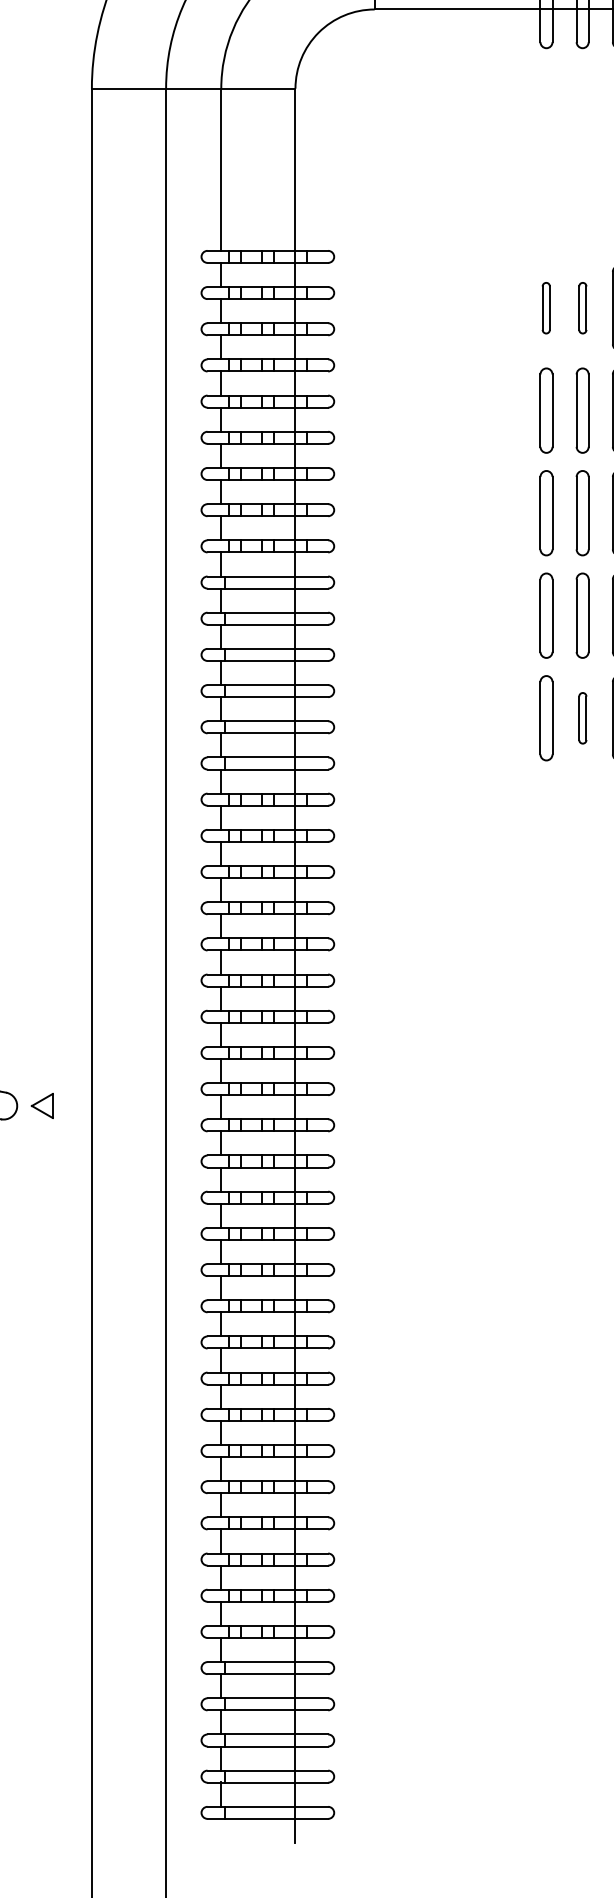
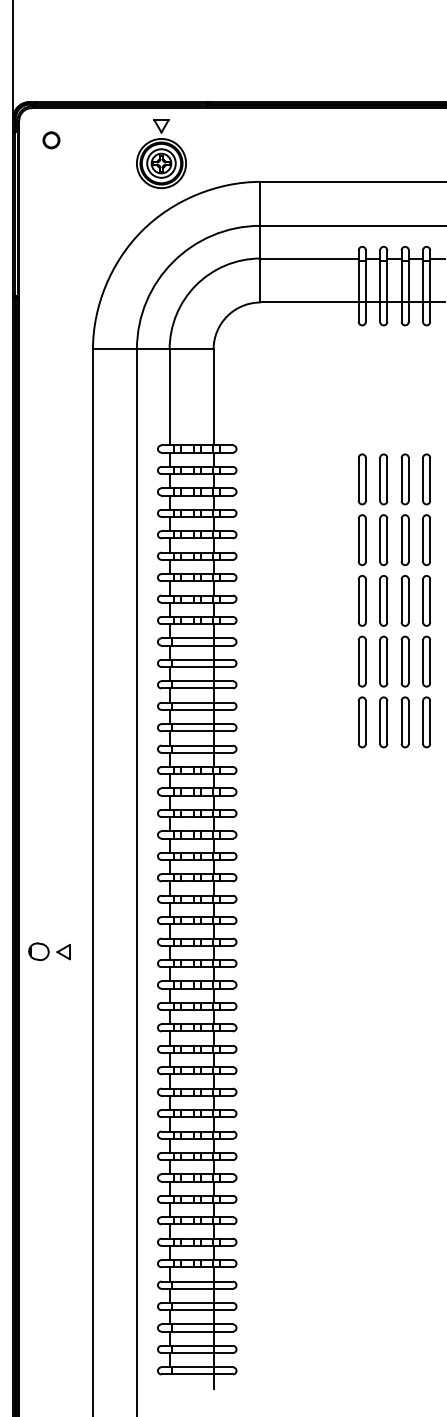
part: (545, 308) -> (361, 479), size x1.67
part: (582, 308) -> (383, 479), size x1.67
part: (582, 718) -> (383, 722), size x1.67

